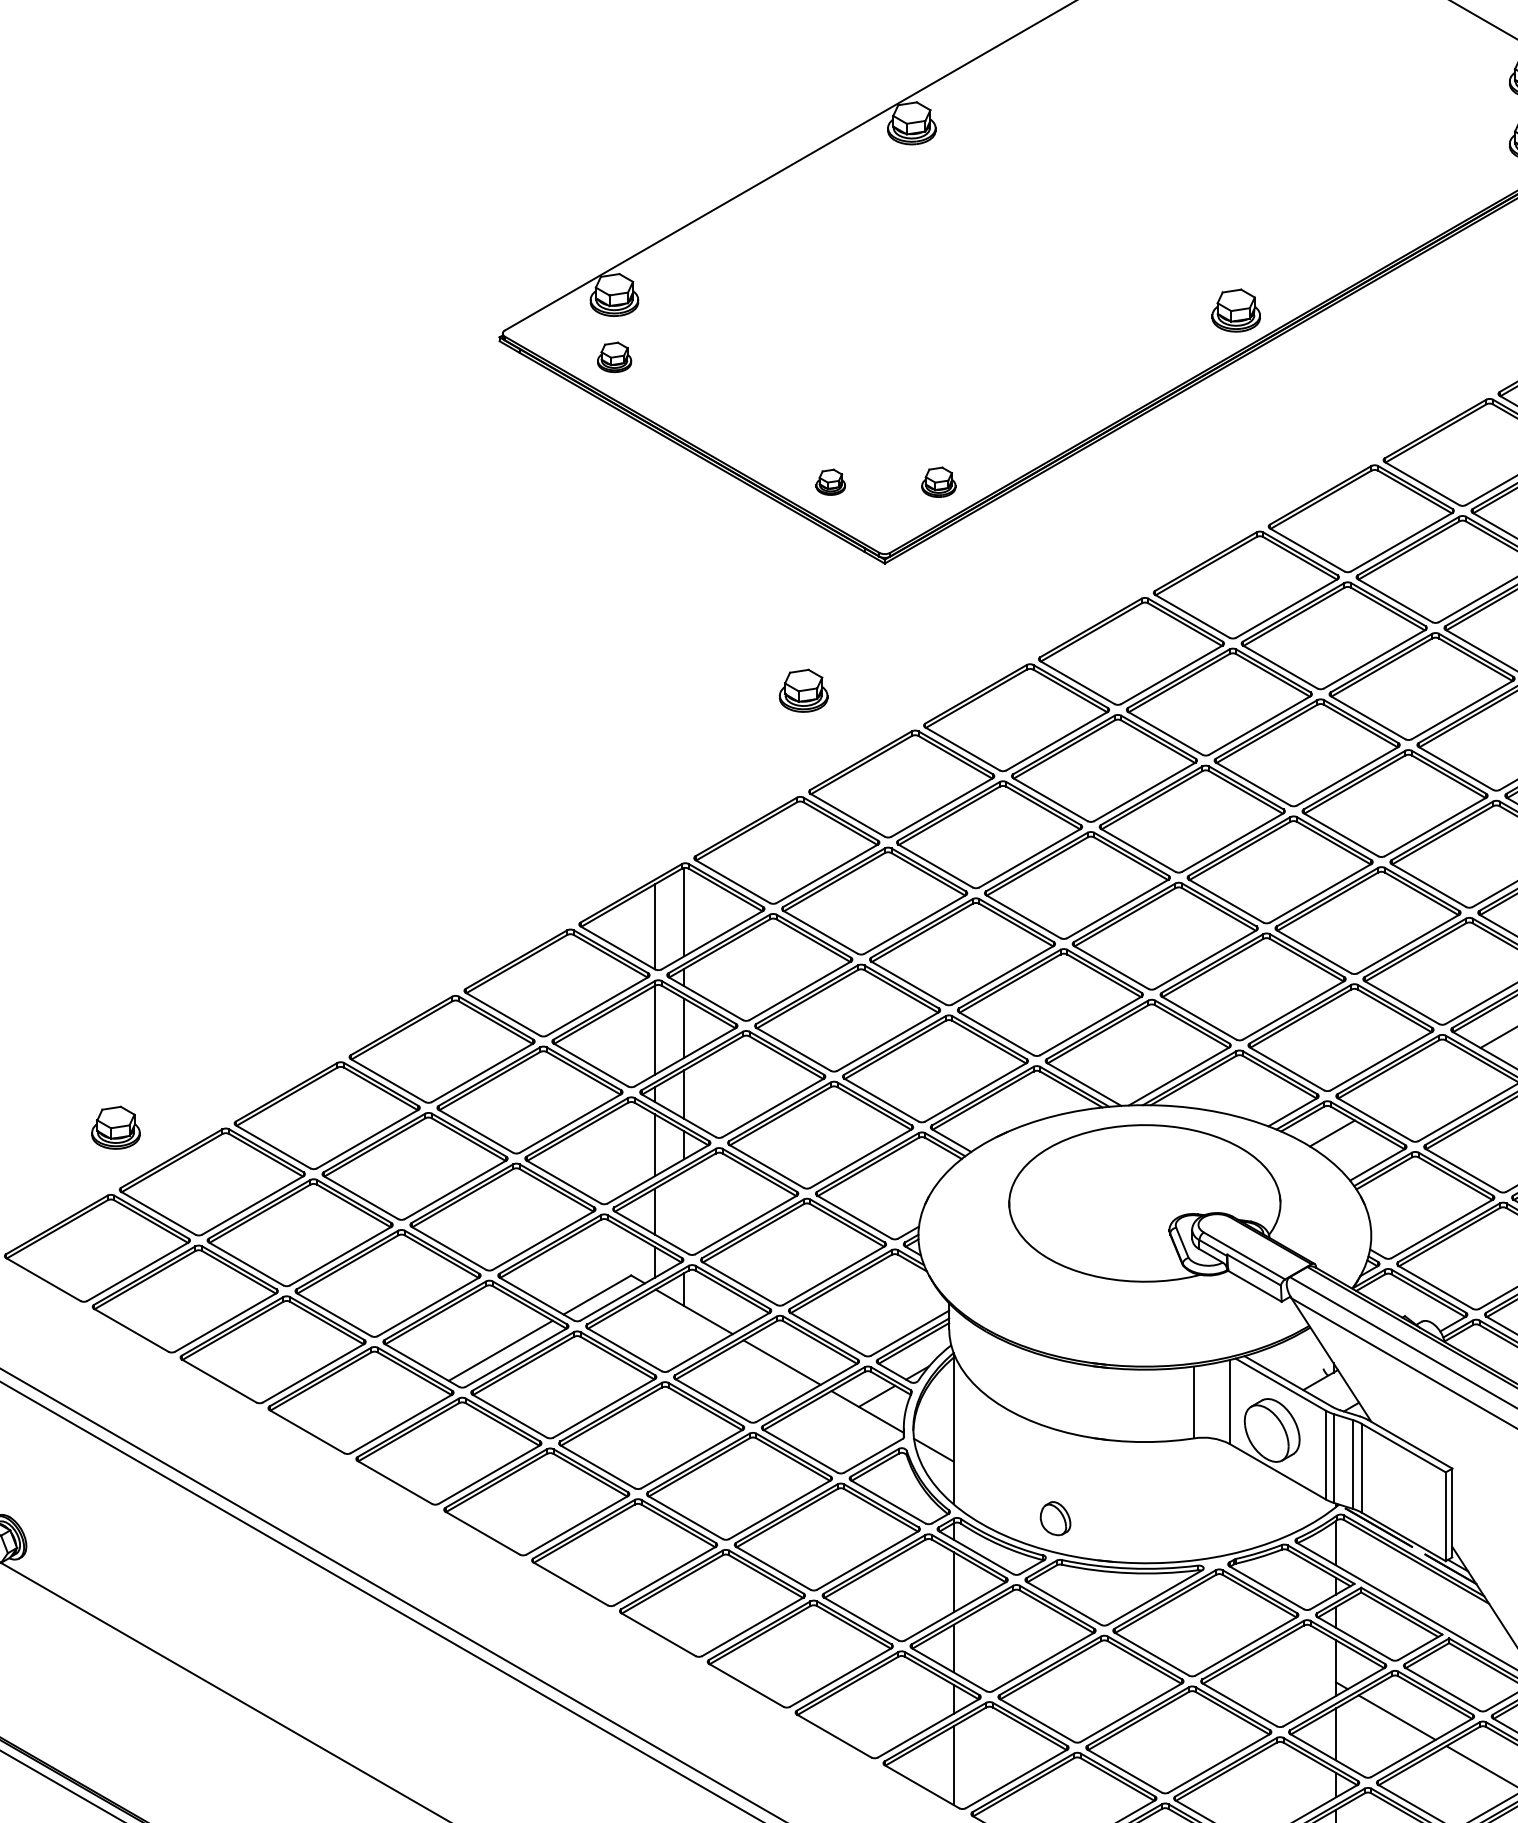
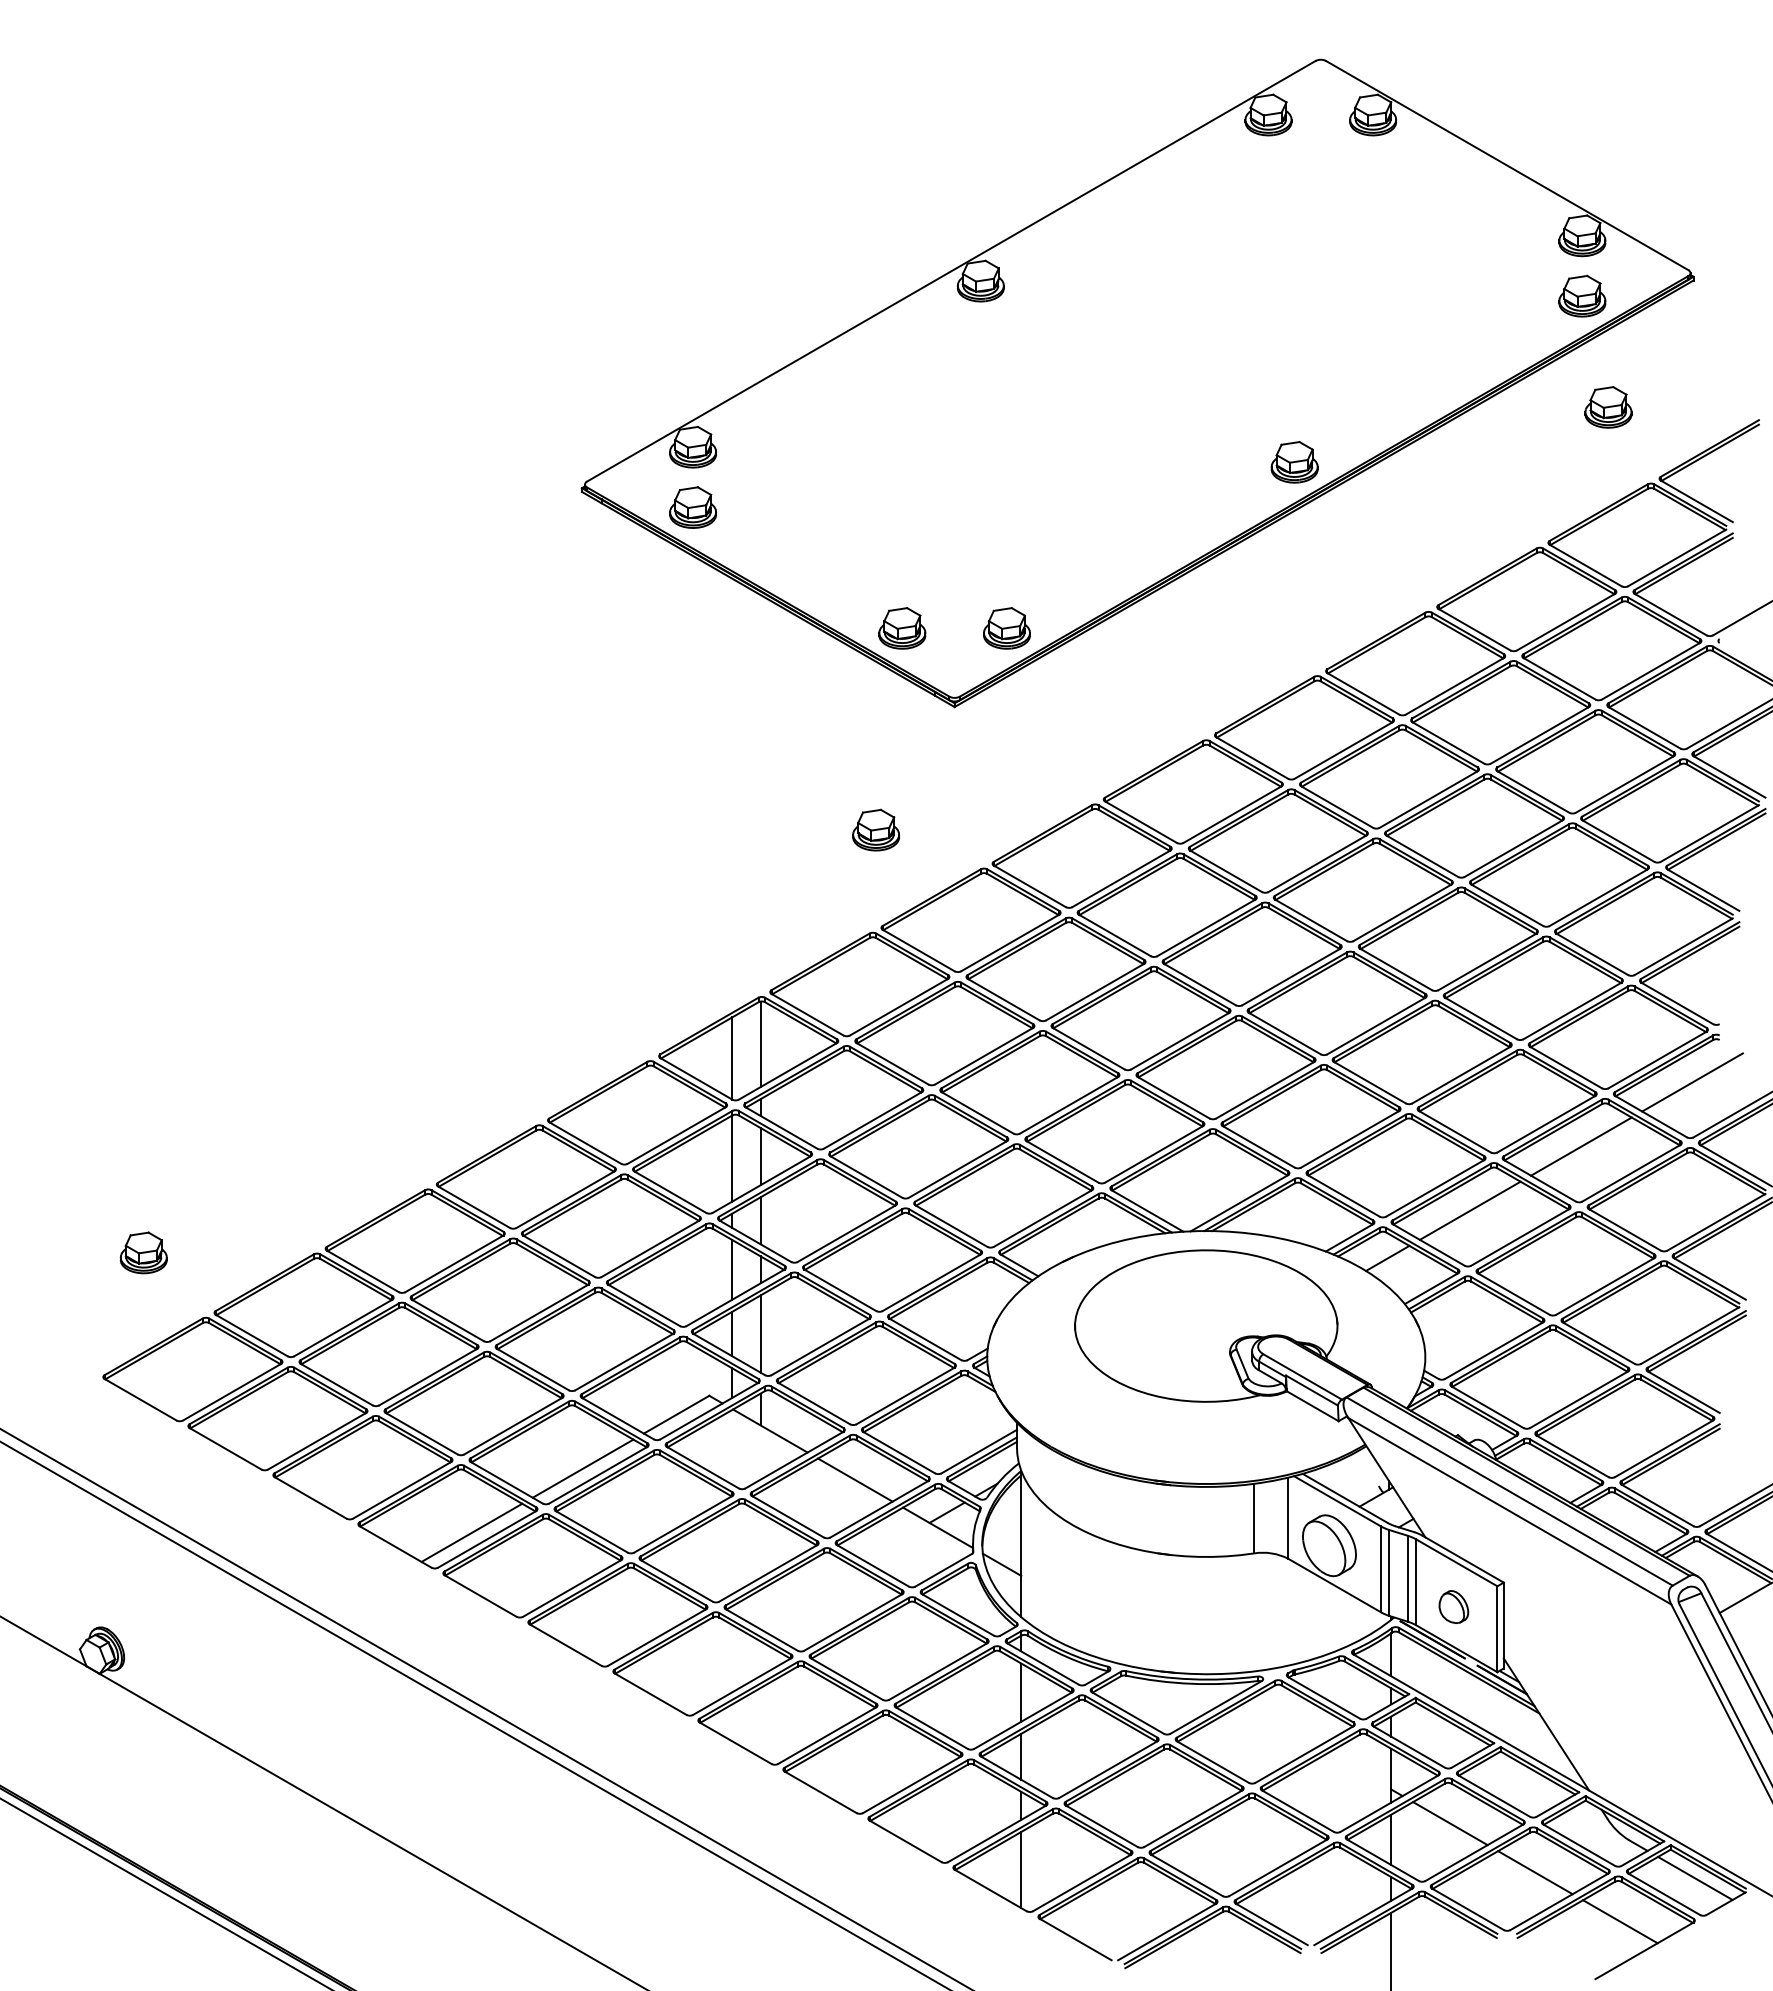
part: (614, 357) -> (693, 507), size x1.43
part: (830, 482) -> (902, 628), size x1.67
part: (938, 482) -> (1006, 628), size x1.43
line: (1416, 1083) -> (1469, 1210), added
part: (115, 1127) -> (143, 1252), moved
line: (684, 1211) -> (760, 1333), added
line: (385, 1416) -> (471, 1532), added
part: (1055, 1518) -> (1453, 1606), moved

